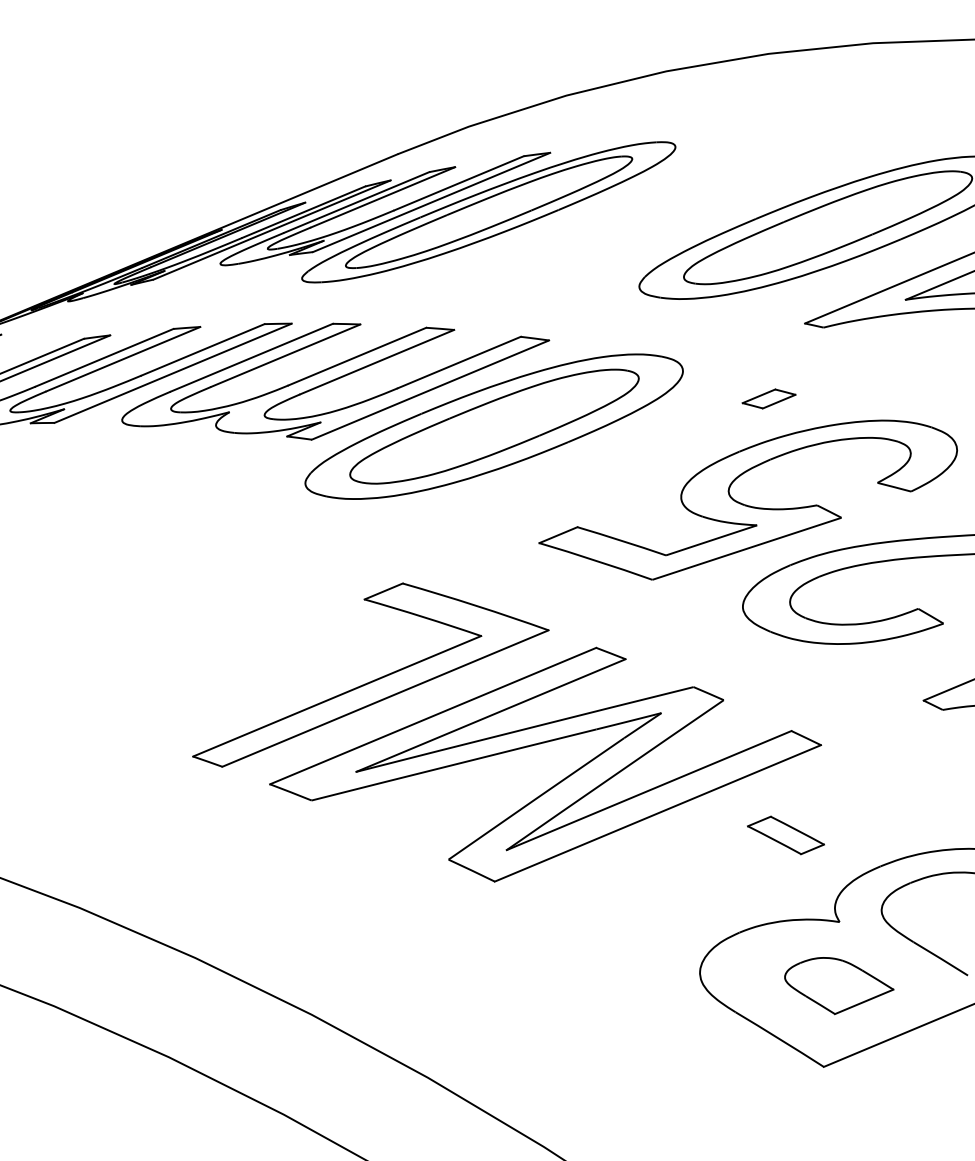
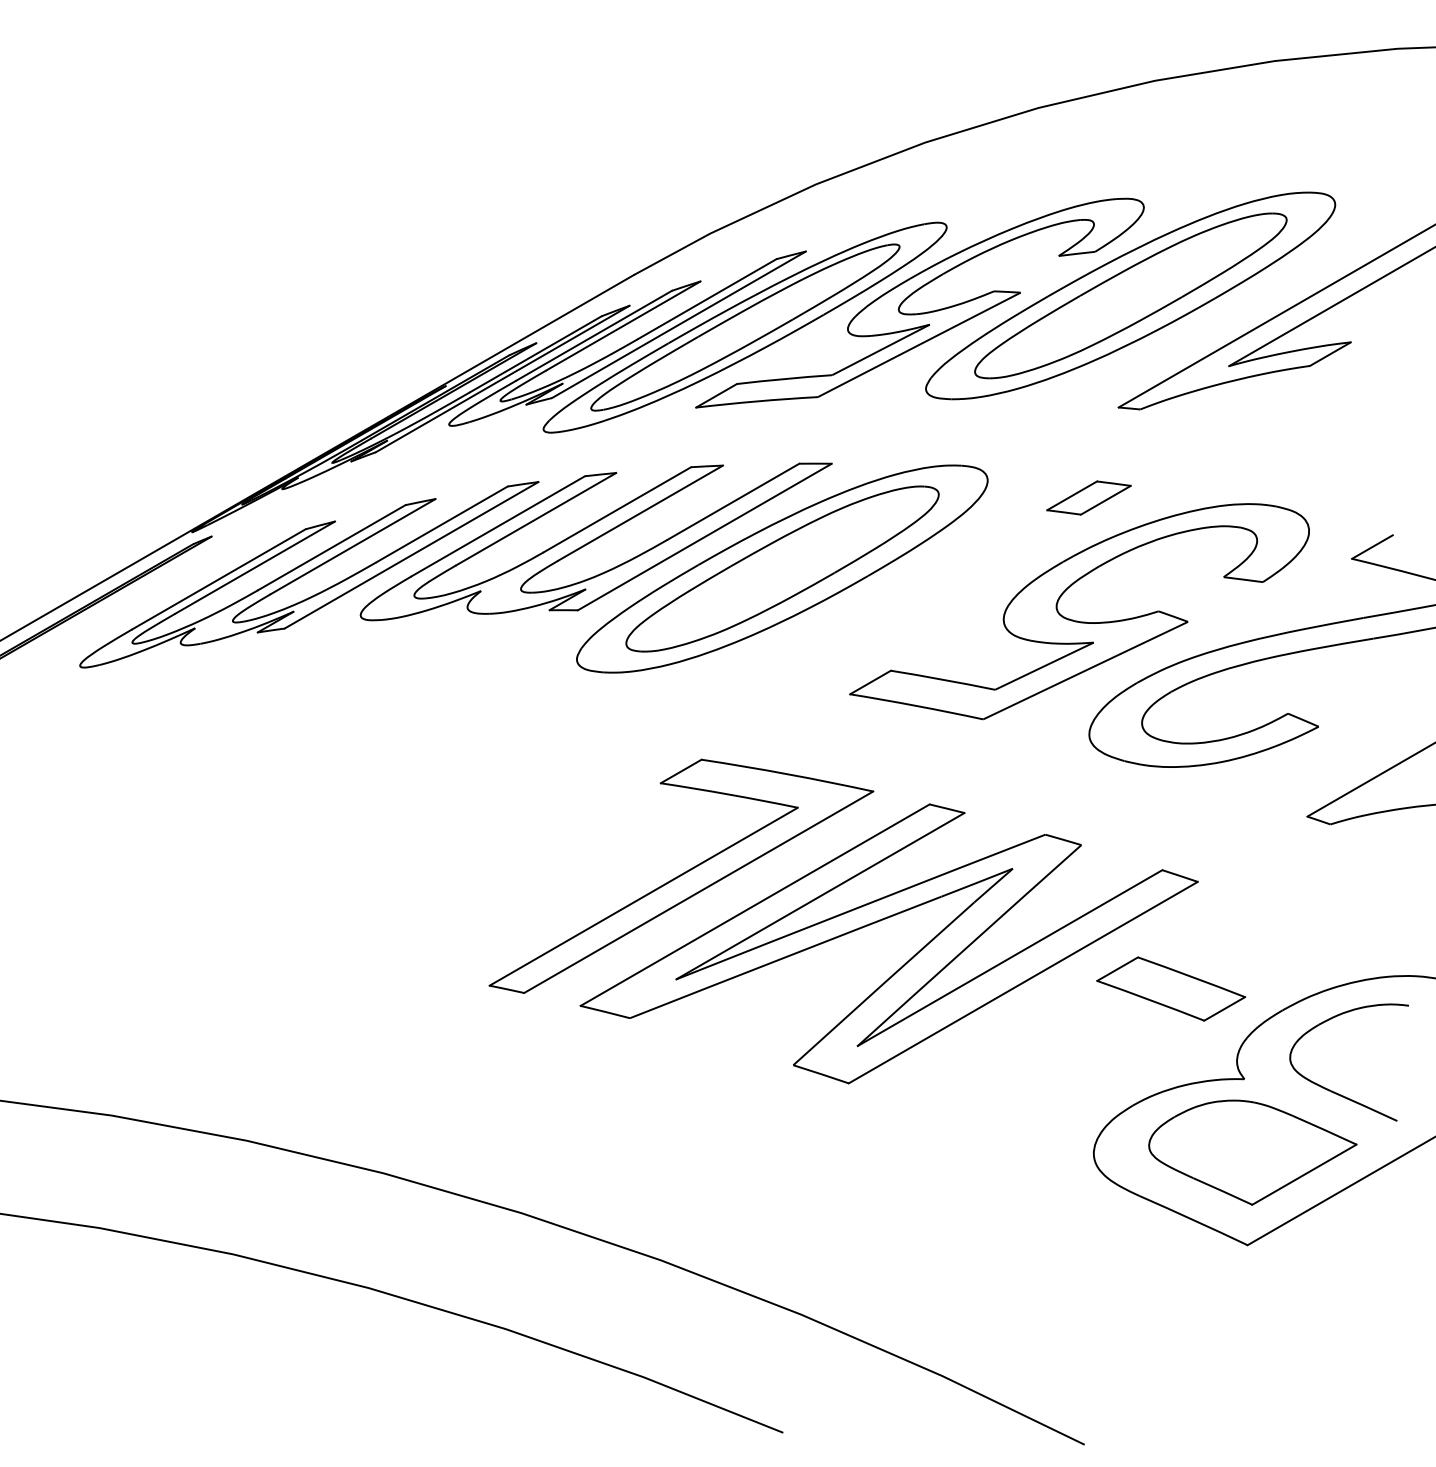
part: (639, 202) -> (913, 294), added
part: (768, 398) -> (1088, 497), size x1.43
part: (786, 835) -> (1171, 988), size x1.67
part: (838, 986) -> (1252, 1152), size x1.67

